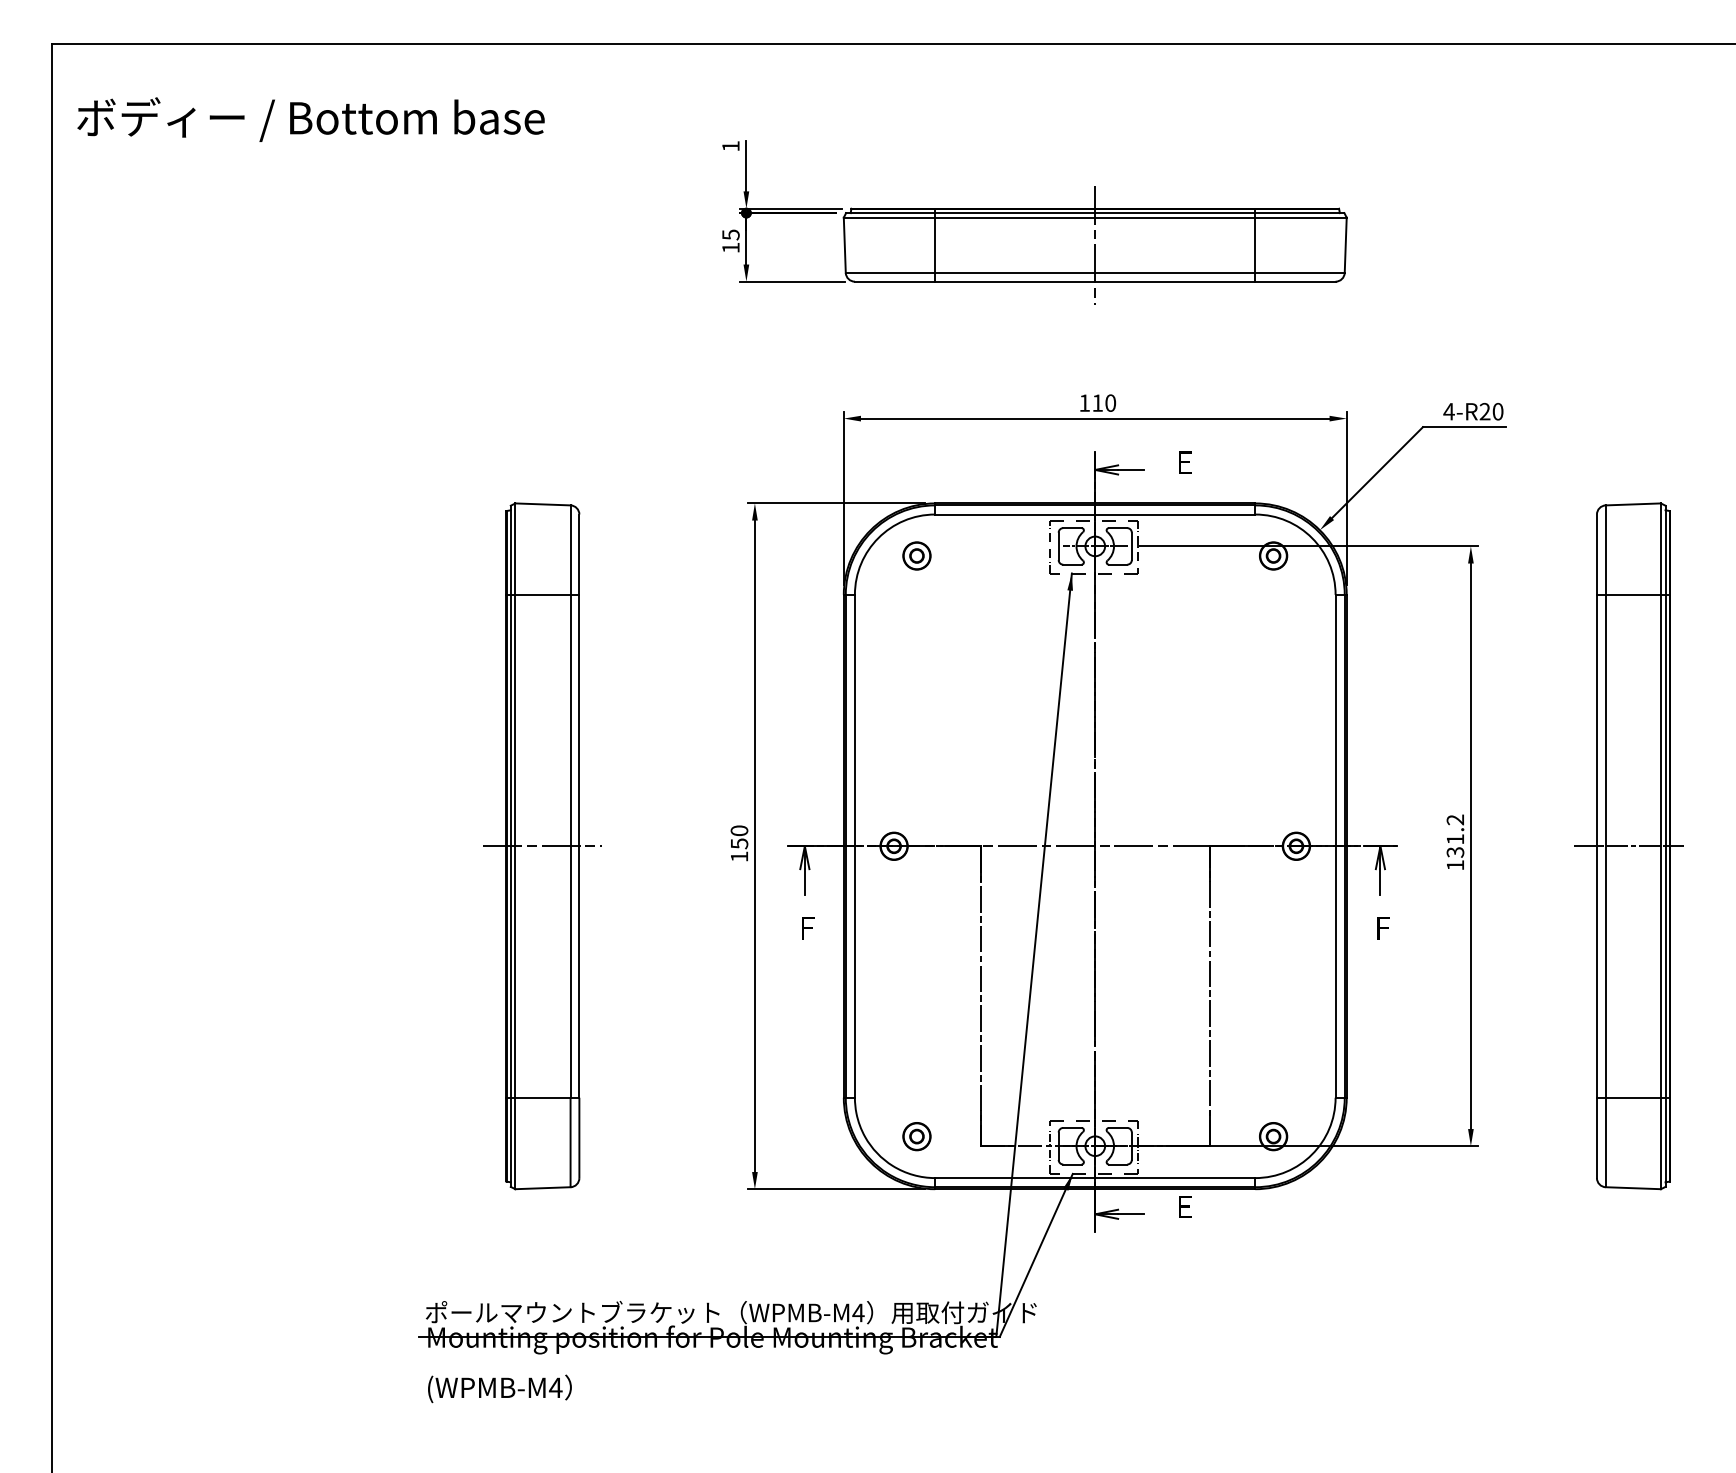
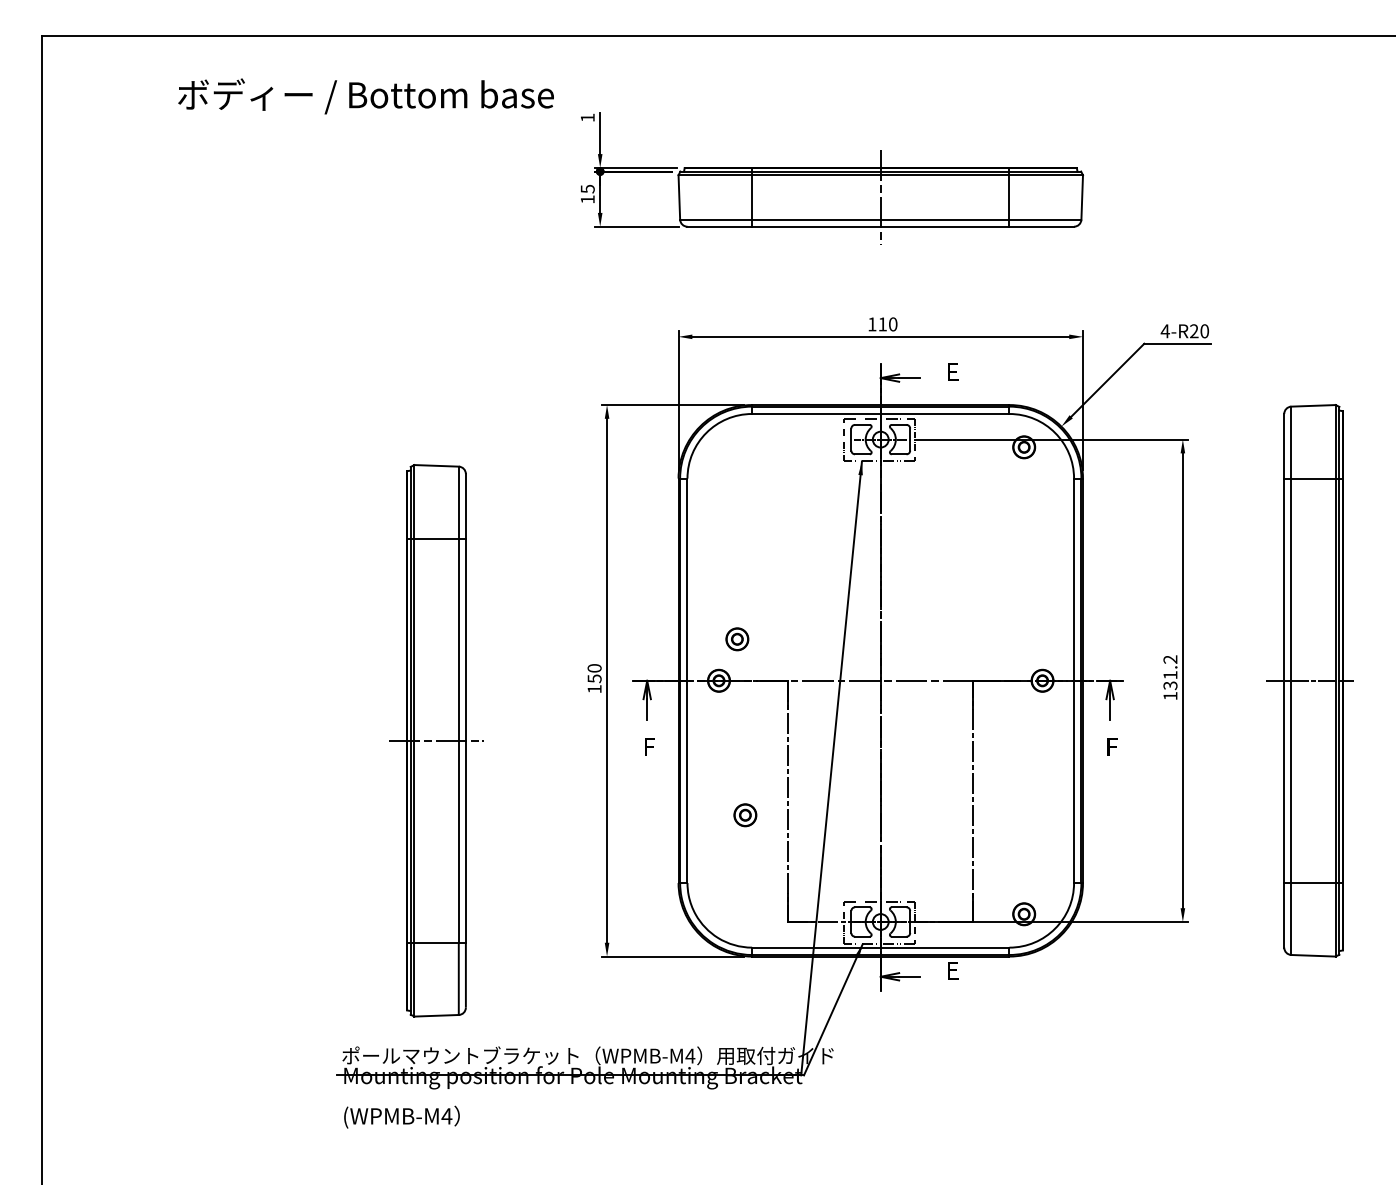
text: (310, 119) -> (365, 96), moved
part: (917, 556) -> (737, 639), moved
part: (542, 845) -> (436, 740), moved
part: (917, 1136) -> (745, 815), moved

